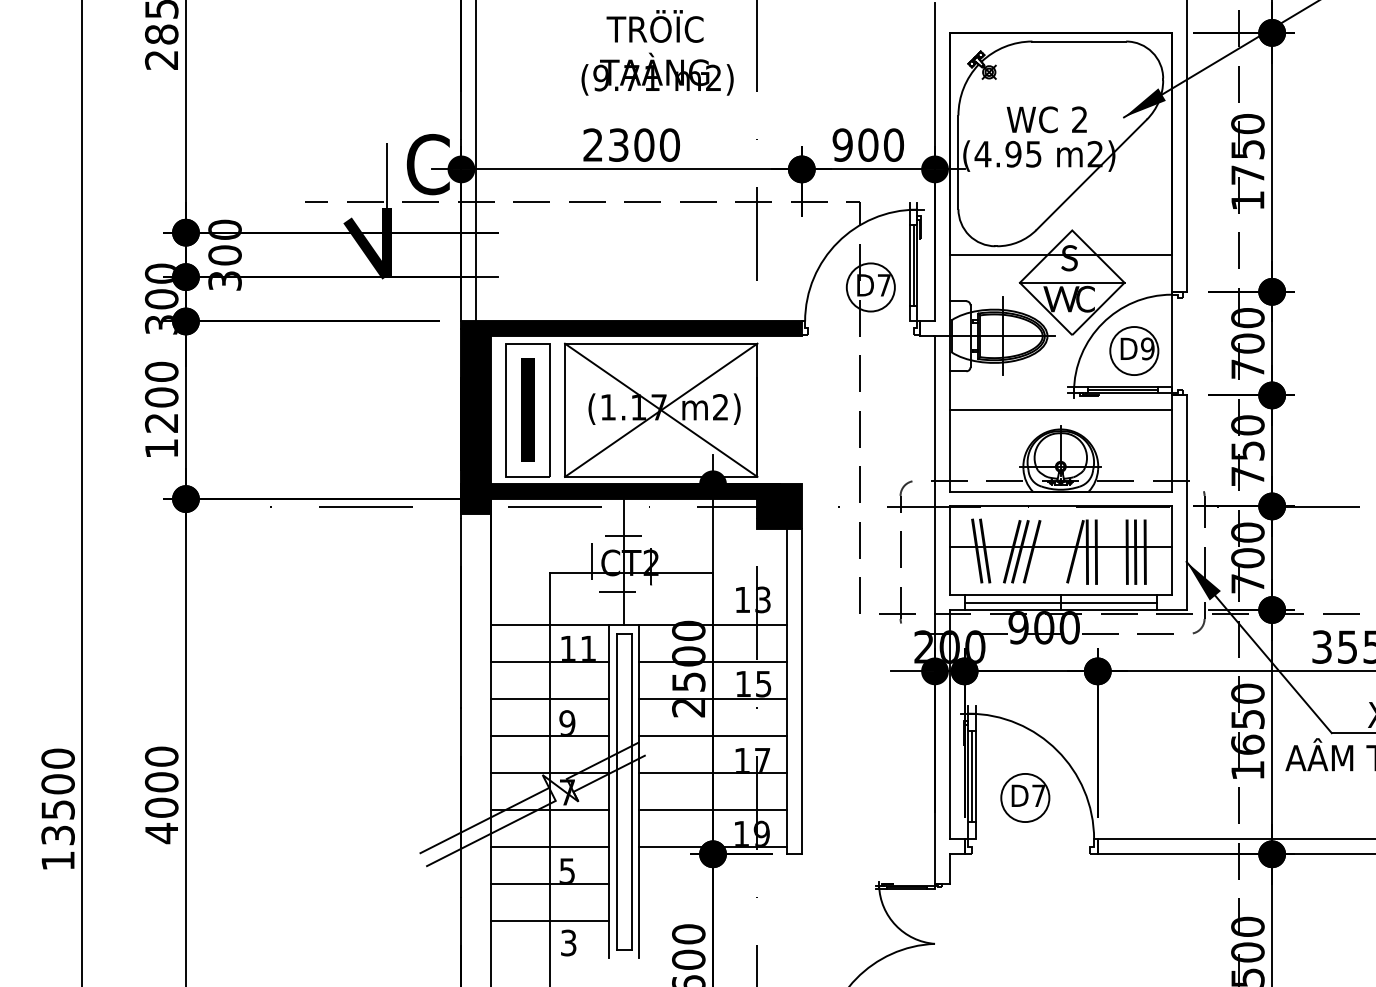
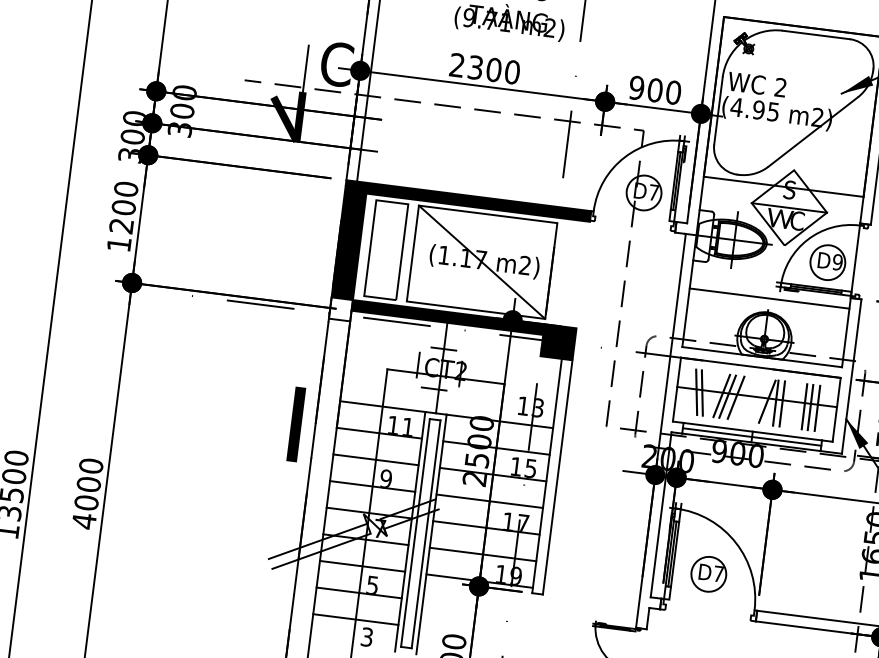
text: (1046, 119) -> (756, 84), moved
line: (527, 409) -> (295, 423), moved
line: (661, 409) -> (482, 261), removed
fill: (476, 498) -> (341, 308), removed

